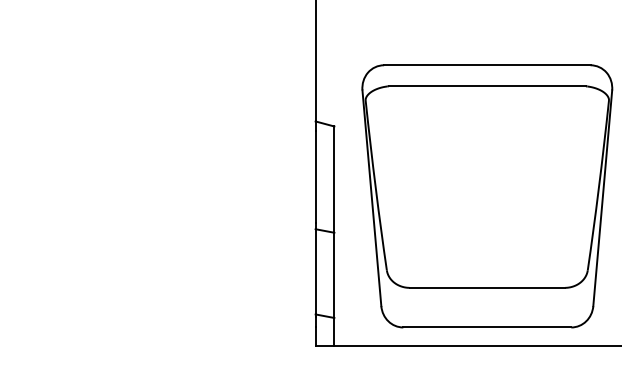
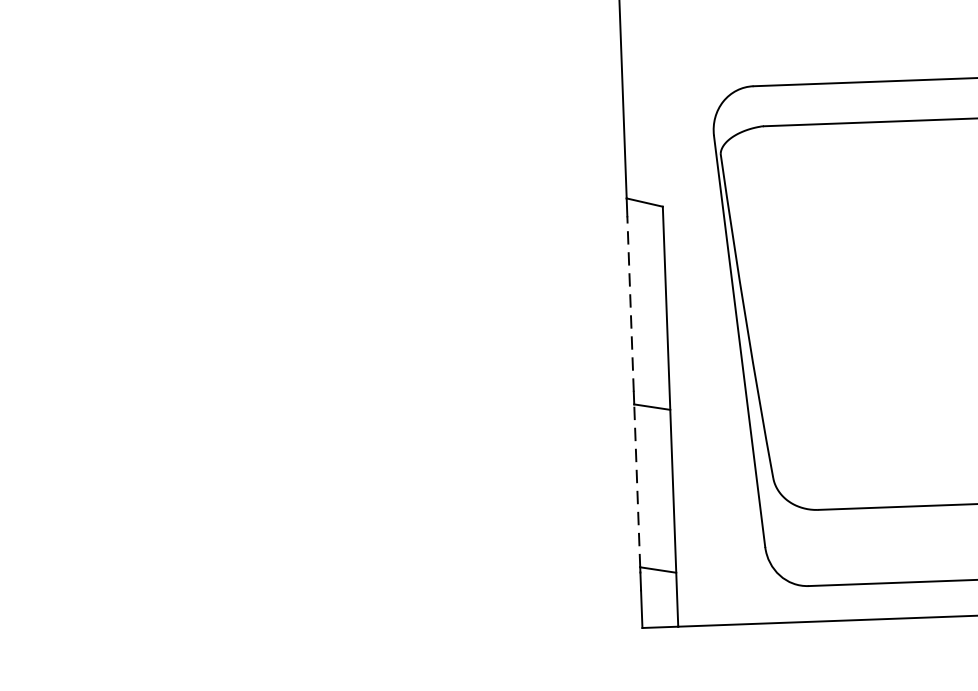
line: (315, 176) -> (630, 303), solid -> dashed
line: (315, 271) -> (636, 485), solid -> dashed

